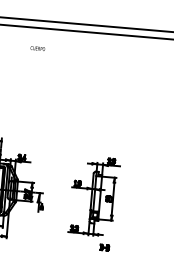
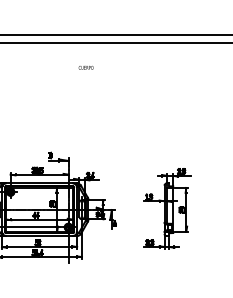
text: (37, 48) -> (85, 67), moved
part: (105, 247) -> (182, 259), removed

